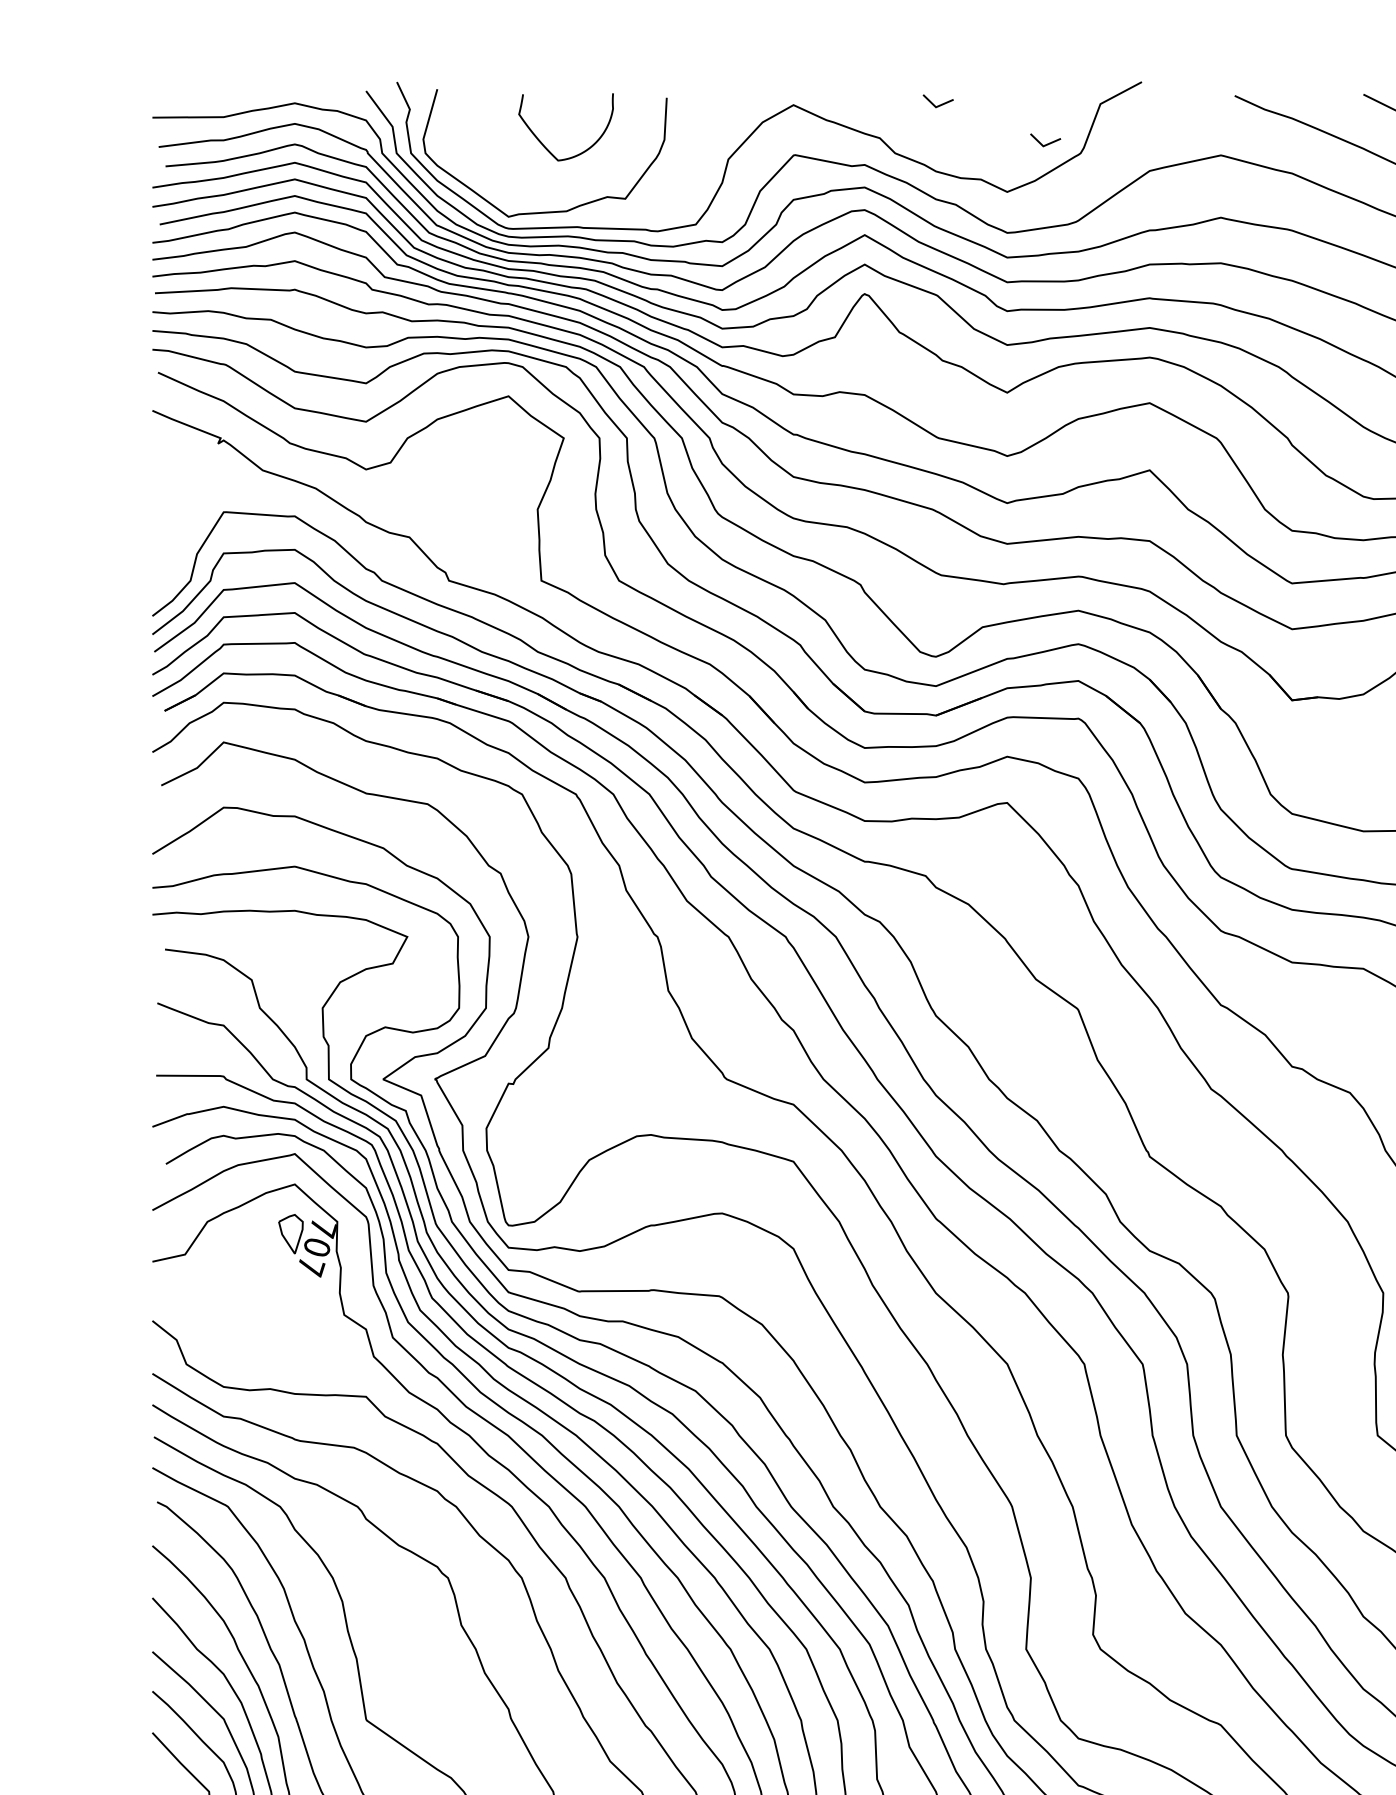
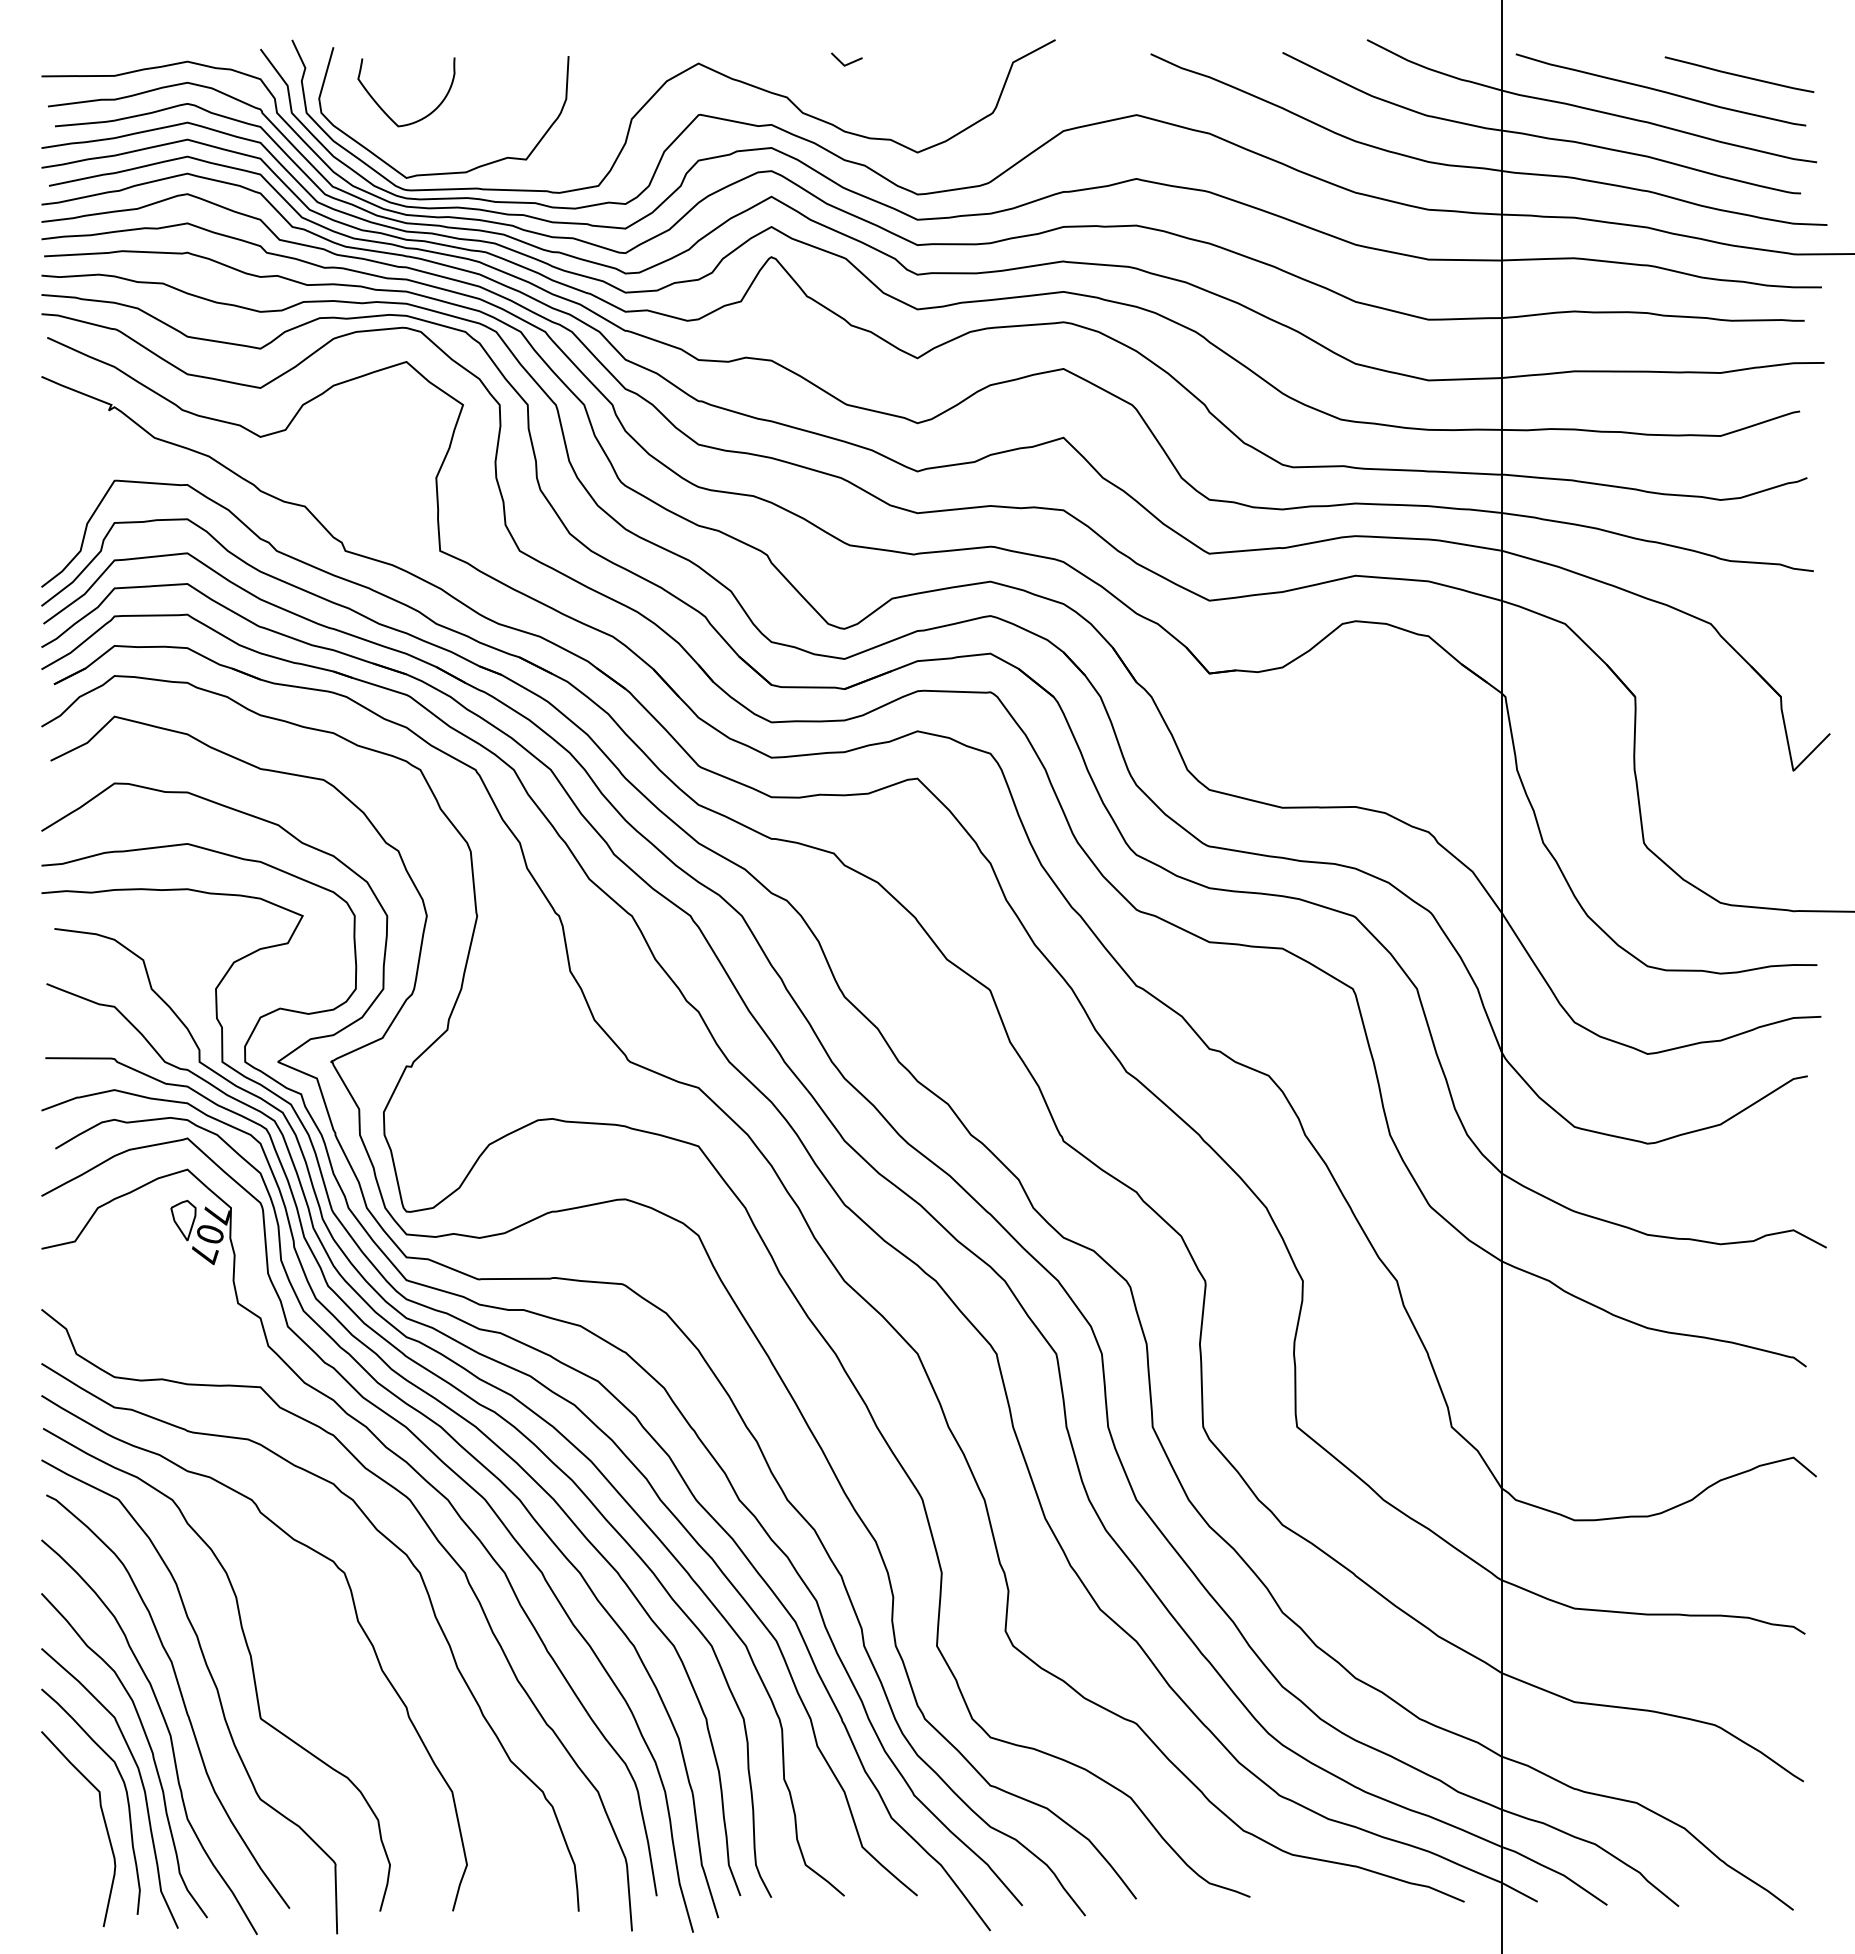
line: (1045, 144) -> (956, 103), removed
curve: (545, 146) -> (385, 111), moved

